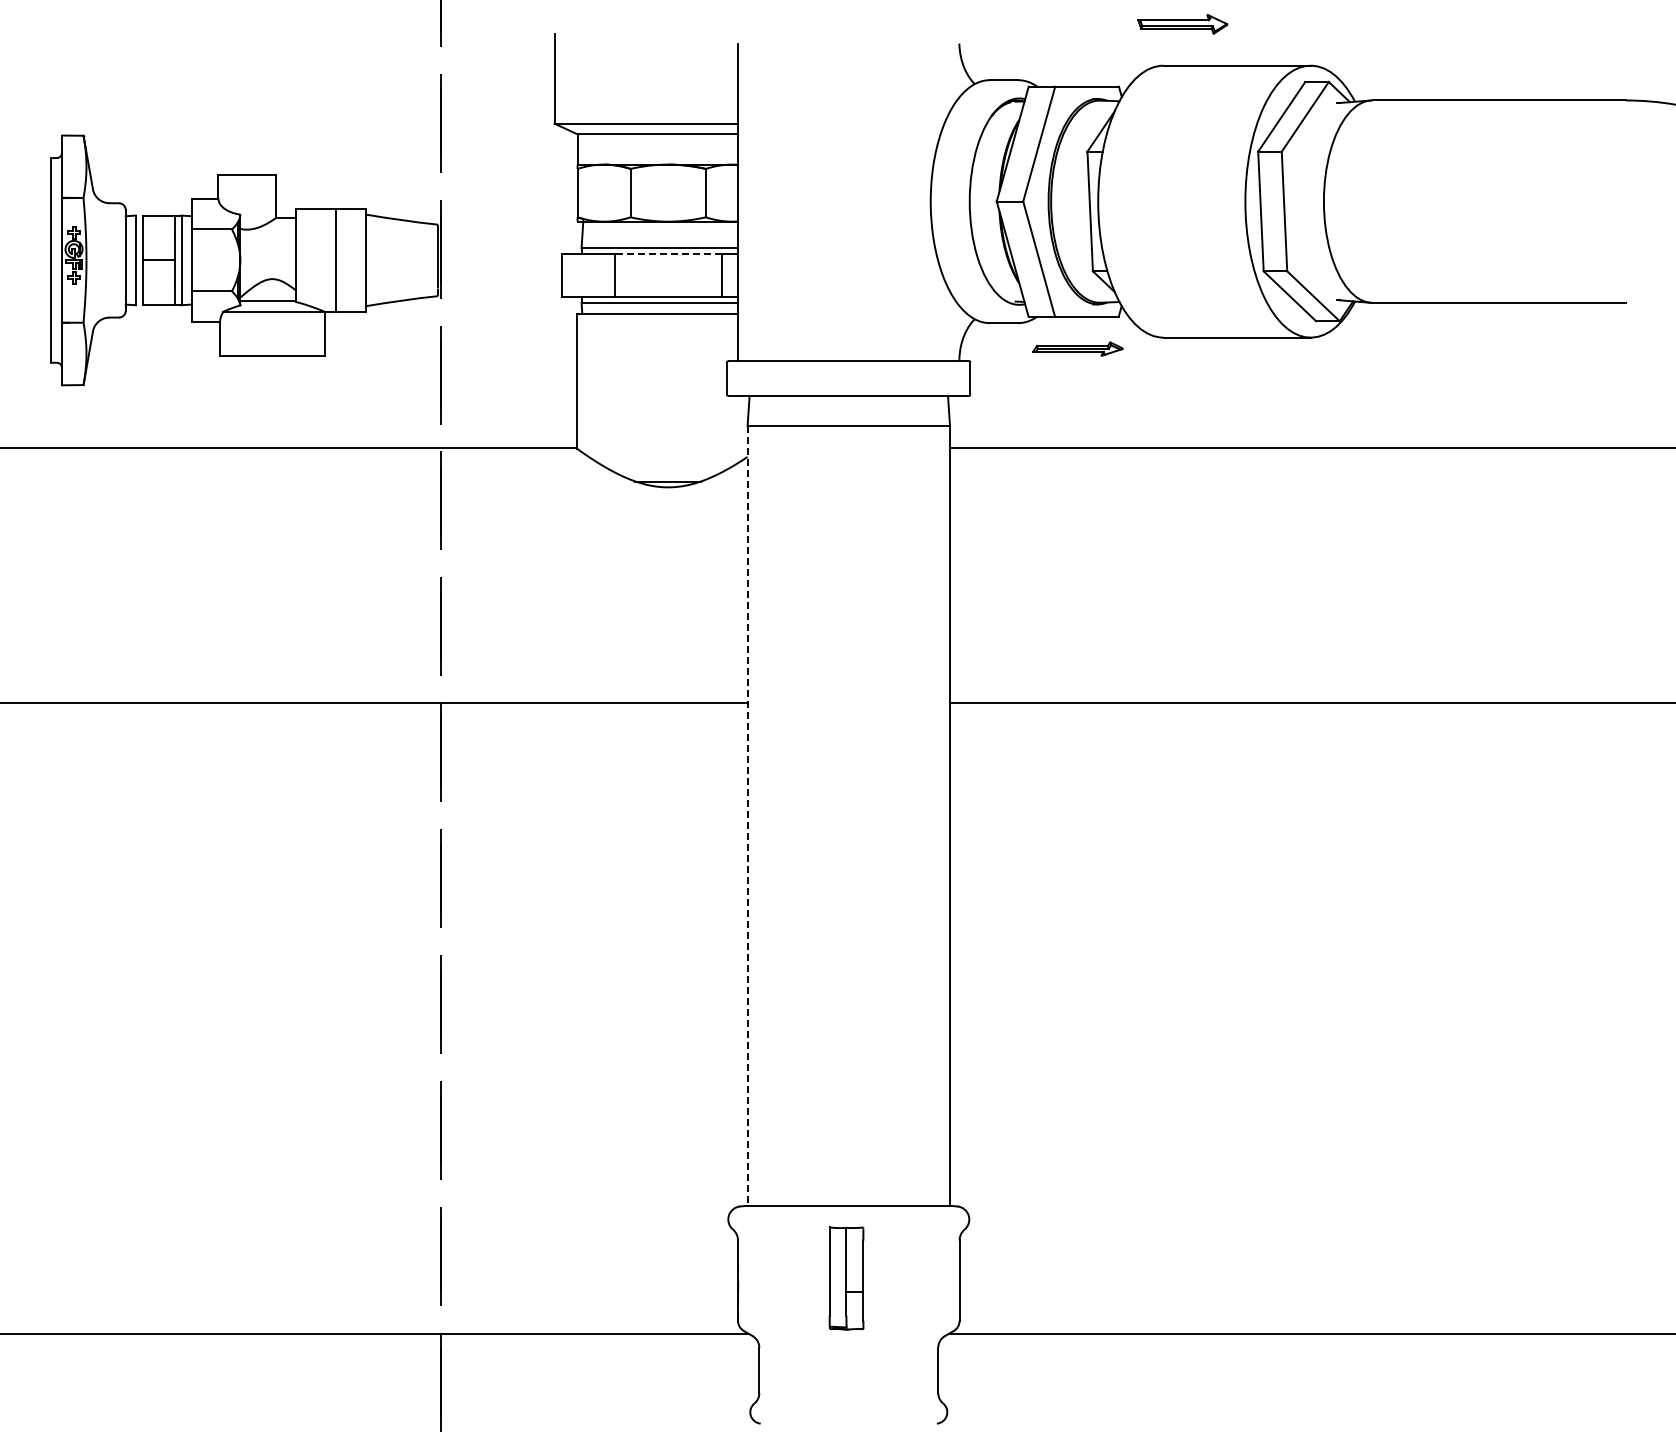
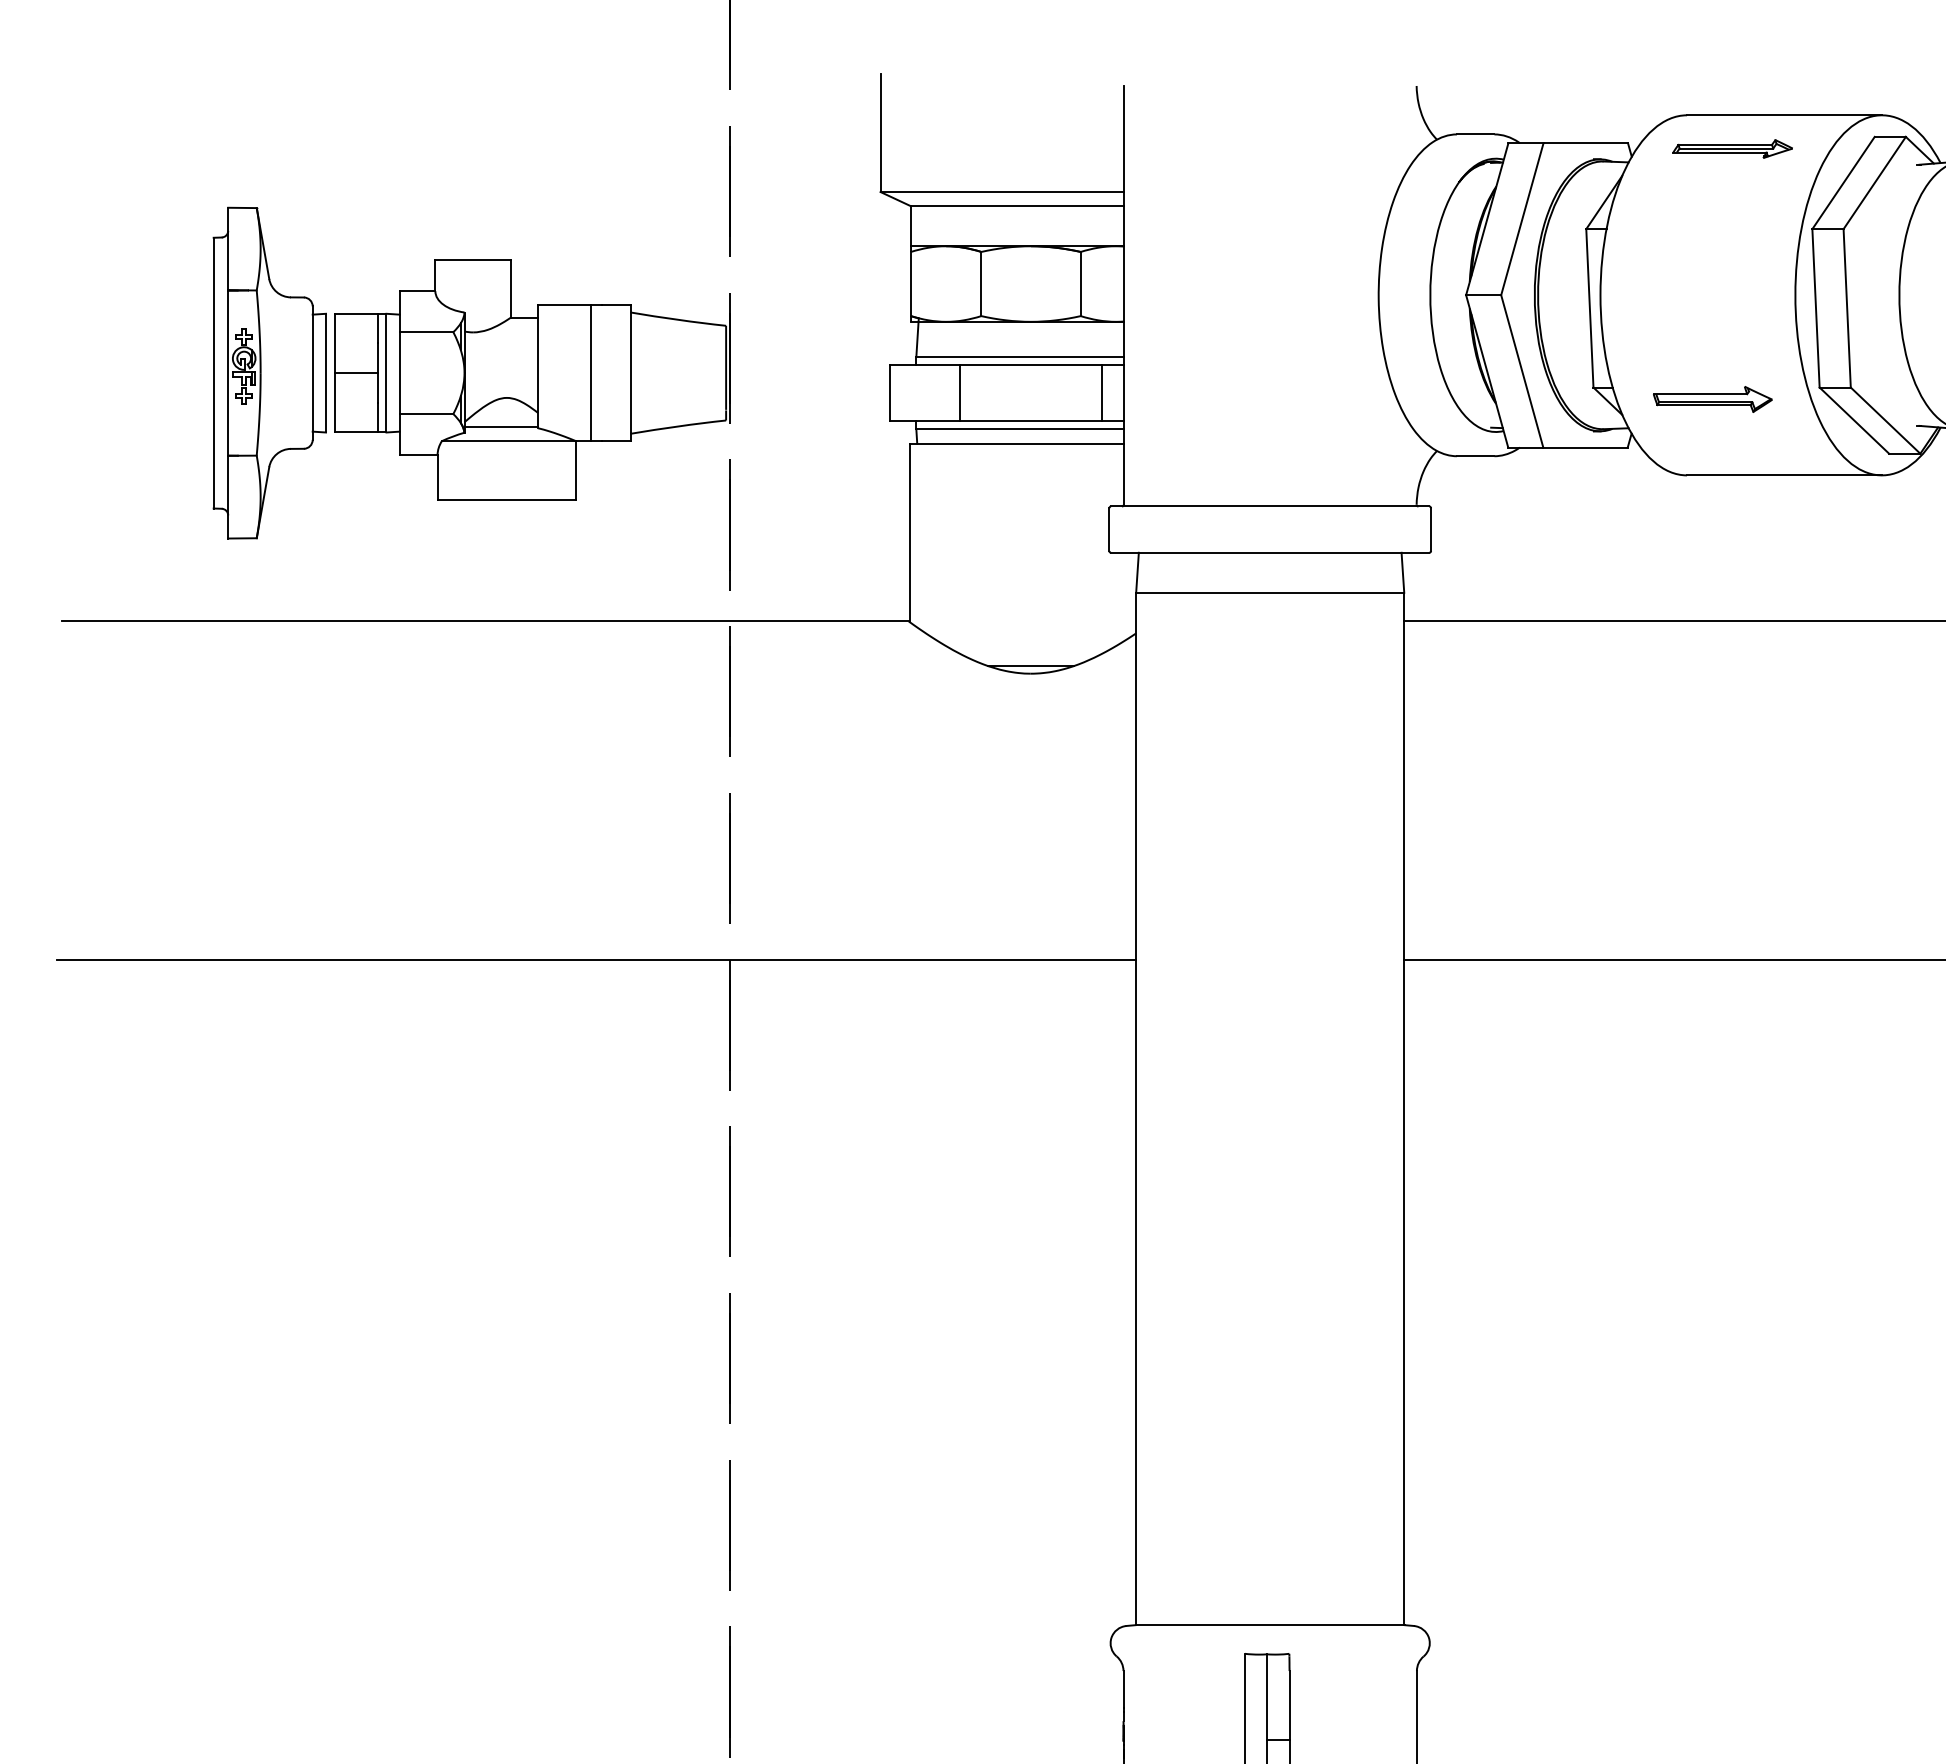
part: (1182, 24) -> (1712, 399), moved
line: (667, 254) -> (1030, 365), dashed -> solid
part: (1077, 348) -> (1731, 148), moved
line: (747, 816) -> (1136, 1109), dashed -> solid

